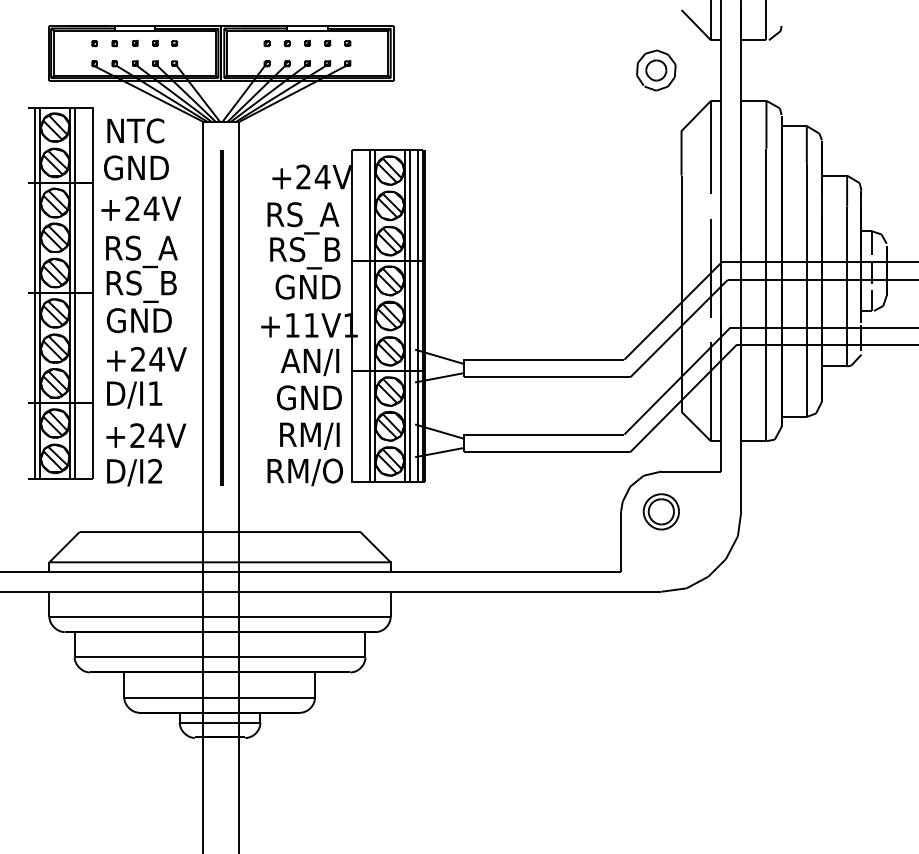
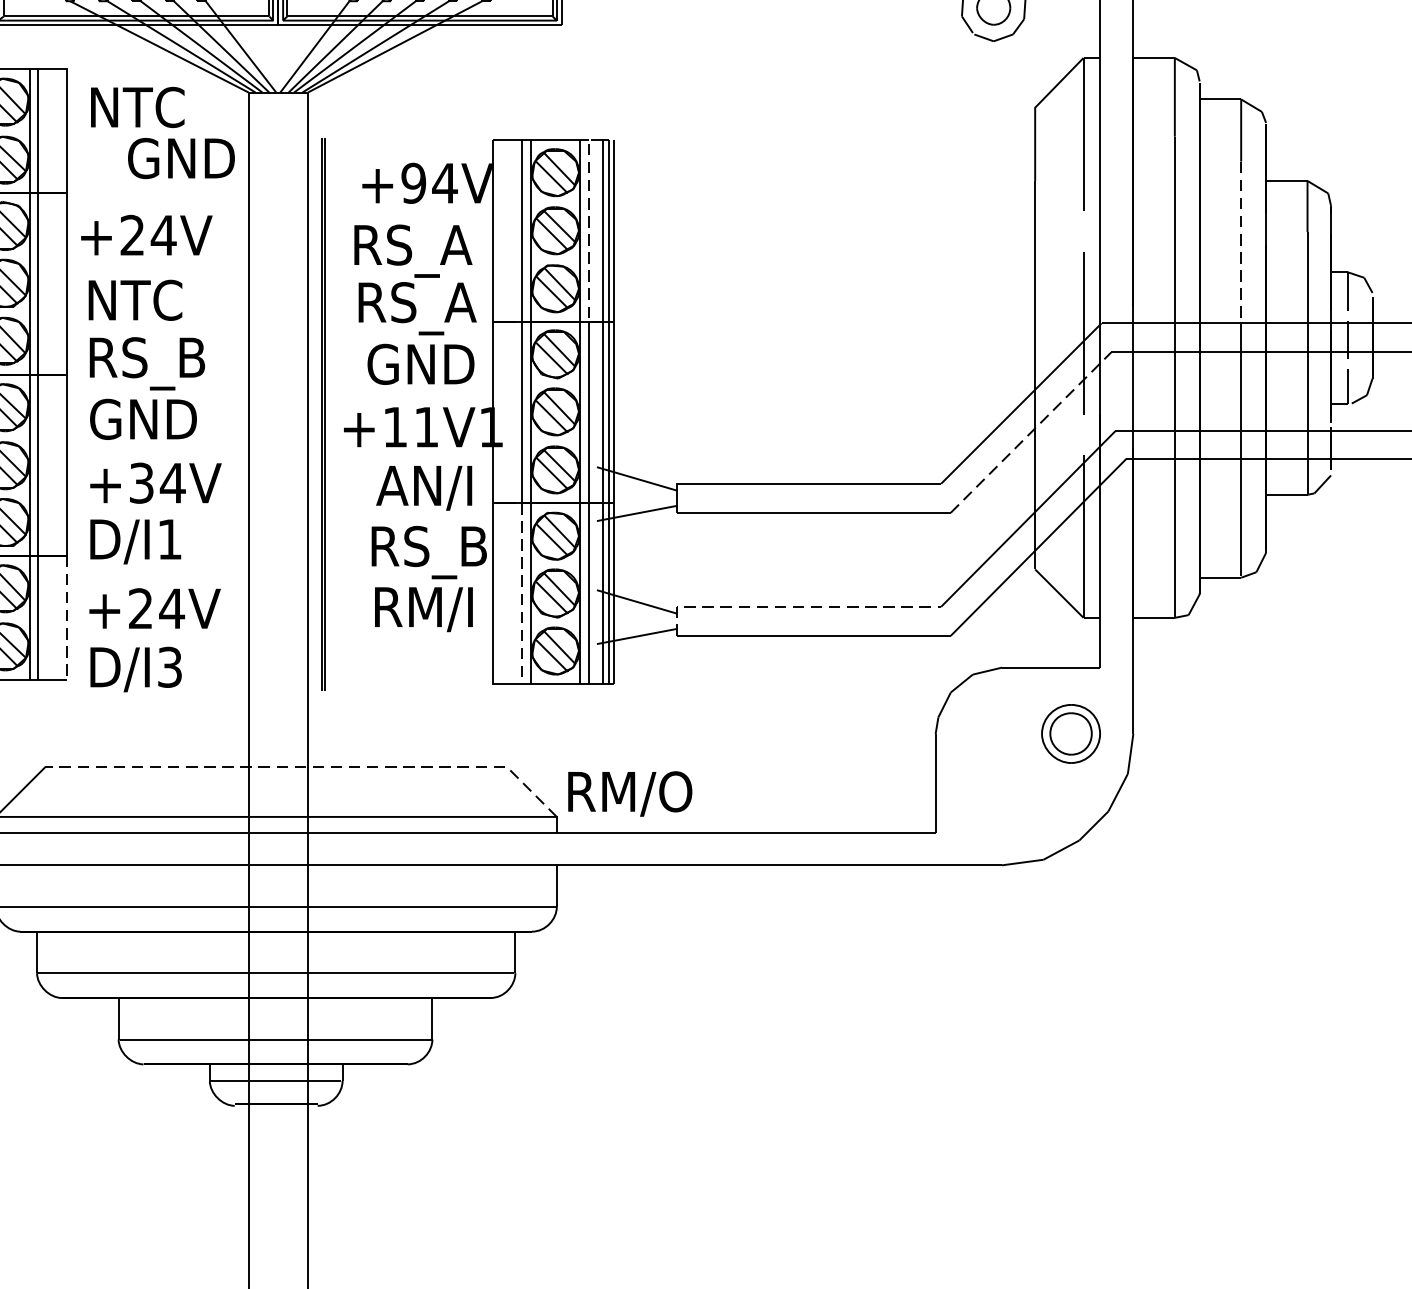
text: (136, 167) -> (181, 157), moved
text: (303, 176) -> (413, 182), +24V -> +94V
line: (410, 201) -> (589, 223), solid -> dashed
line: (806, 214) -> (1240, 244), solid -> dashed
text: (331, 249) -> (459, 302), RS_B -> RS_A
text: (143, 251) -> (150, 305), RS_A -> NTC
line: (221, 317) -> (322, 414), moved
line: (679, 328) -> (1031, 432), solid -> dashed
text: (138, 359) -> (142, 483), +24V -> +34V
text: (312, 401) -> (428, 552), GND -> RS_B
line: (369, 430) -> (521, 600), solid -> dashed
line: (534, 434) -> (793, 606), solid -> dashed
line: (93, 441) -> (68, 618), solid -> dashed
text: (155, 471) -> (170, 667), D/I2 -> D/I3
text: (304, 472) -> (628, 794), moved
part: (660, 511) -> (1069, 733), moved
line: (241, 532) -> (311, 767), solid -> dashed

